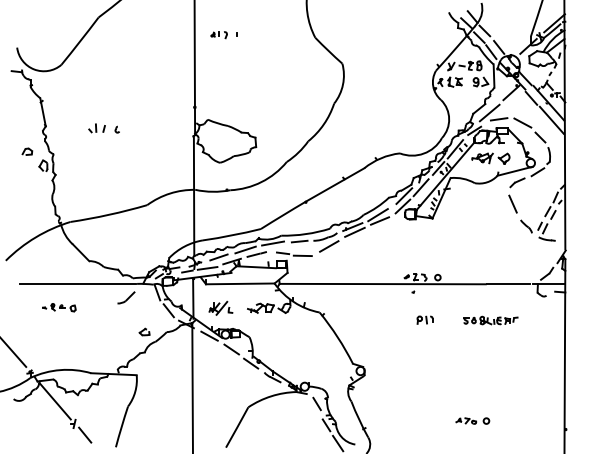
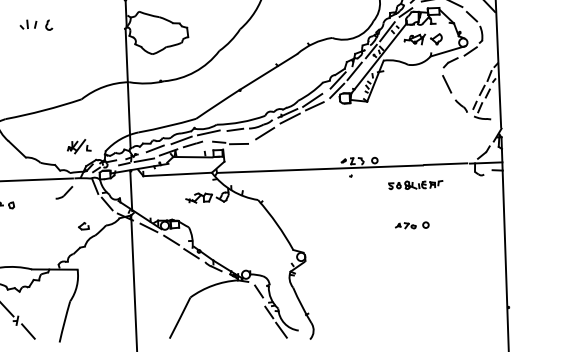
part: (116, 129) -> (48, 24), size x1.6
part: (220, 307) -> (78, 145), moved
part: (424, 319) -> (363, 202), removed
part: (490, 320) -> (415, 184), moved
part: (472, 420) -> (411, 225), moved

